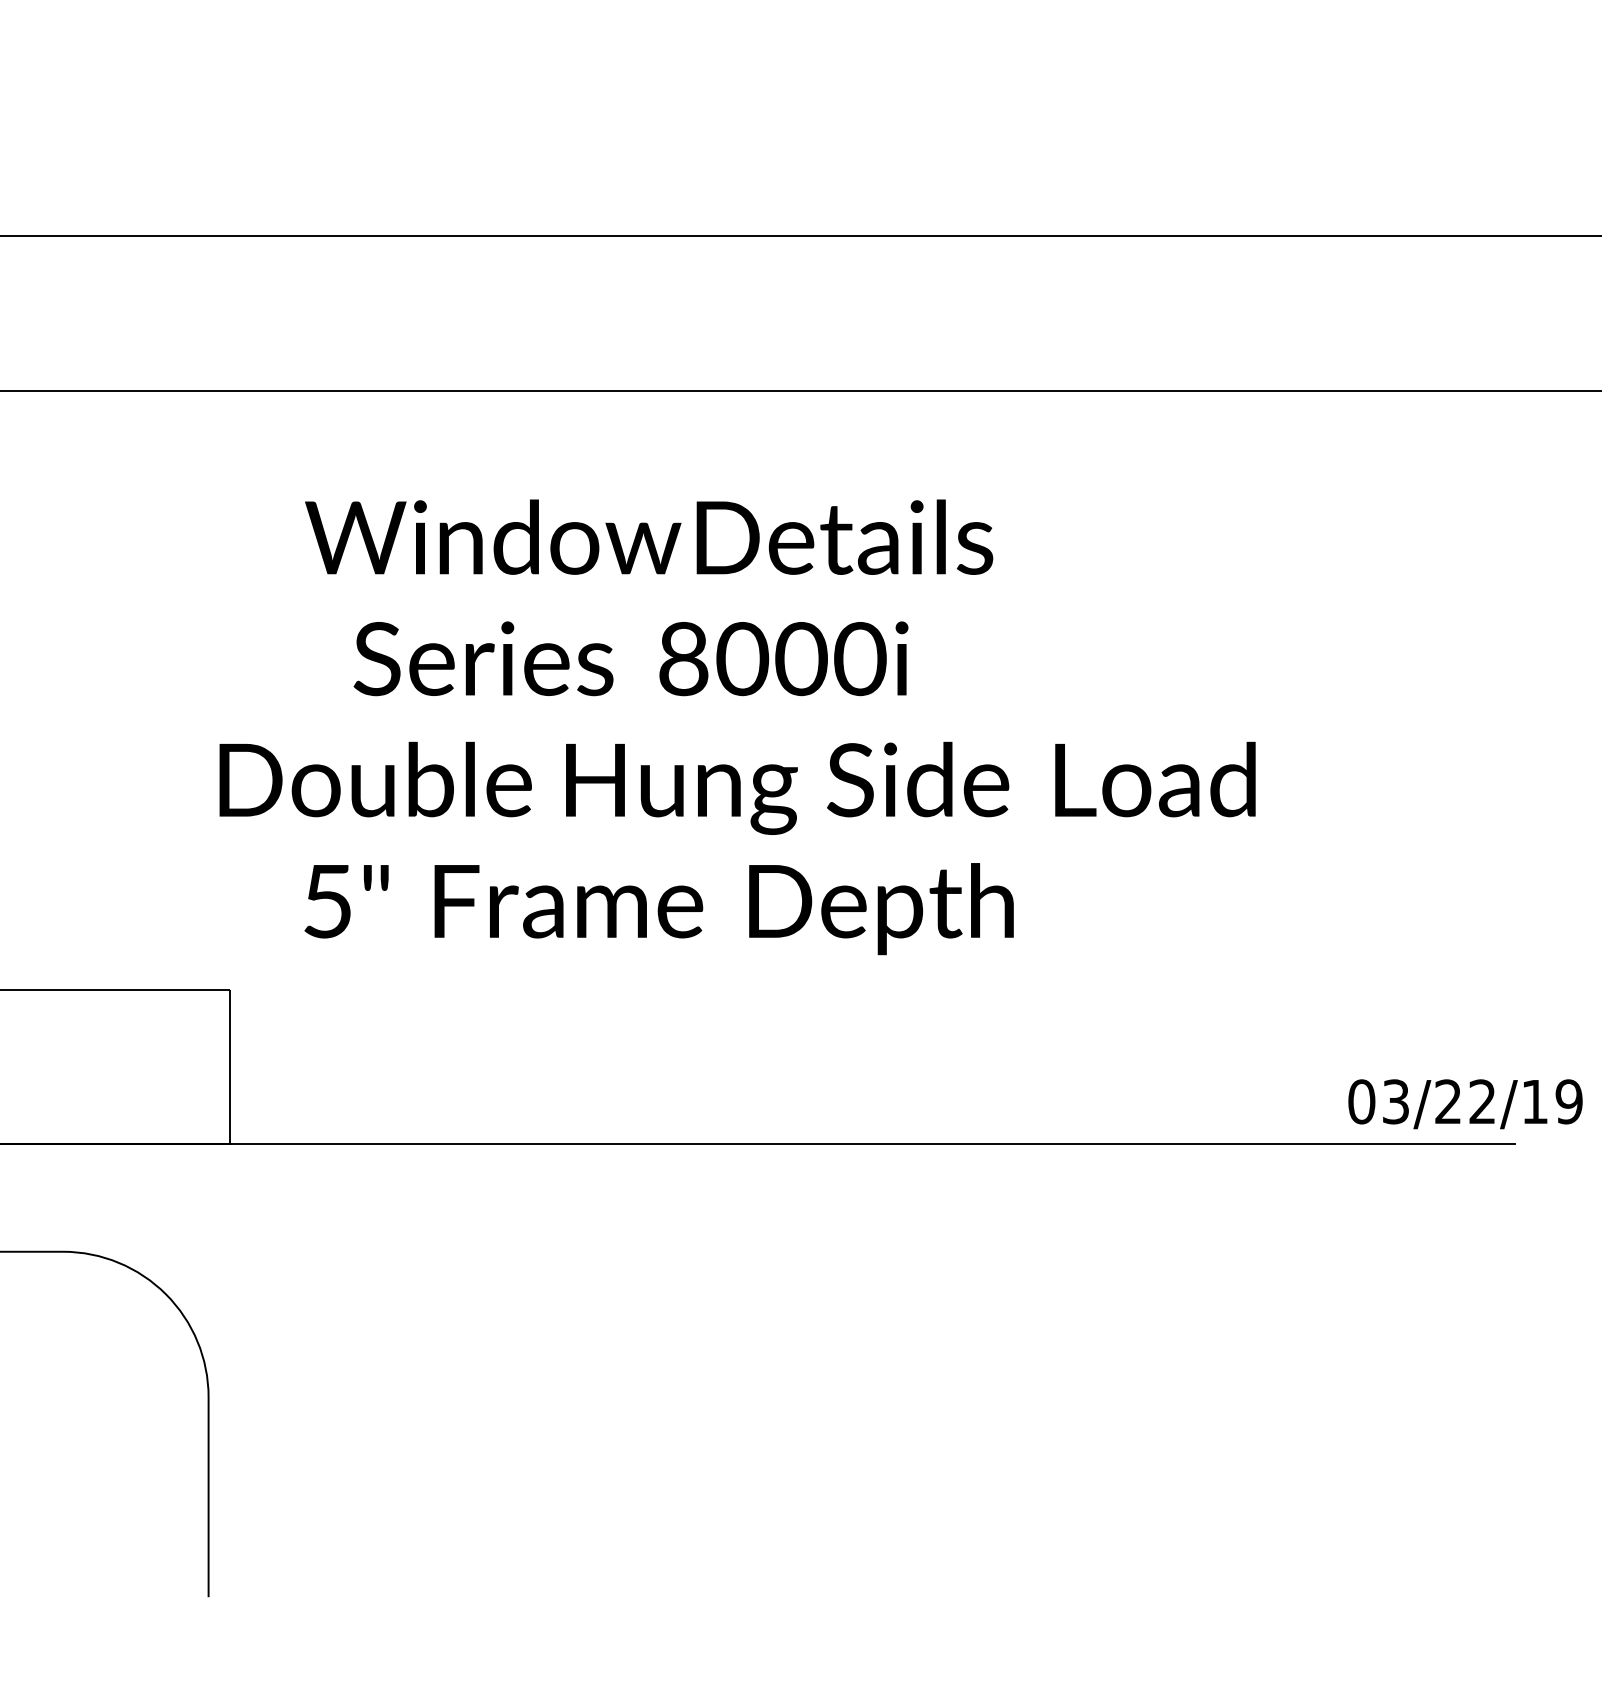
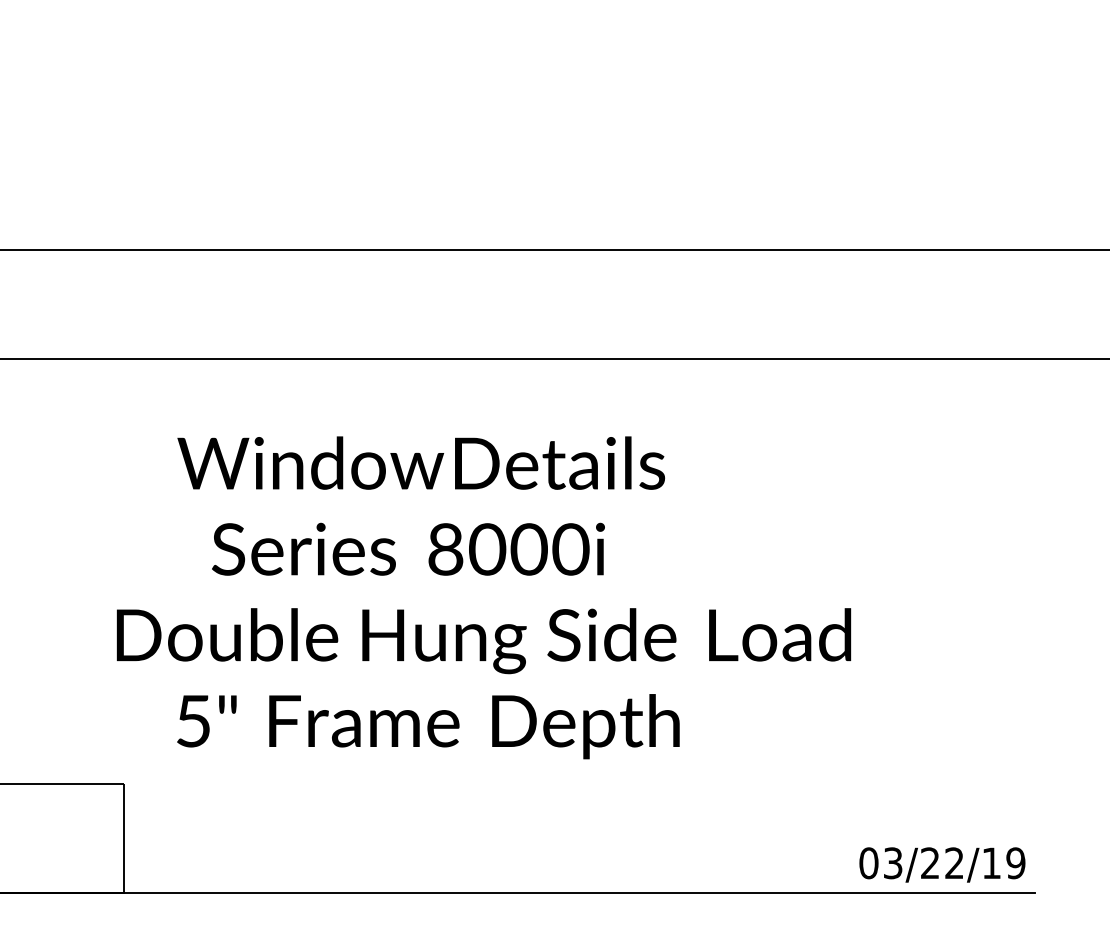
text: (1465, 1104) -> (942, 865), moved

